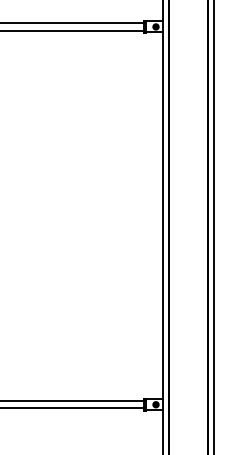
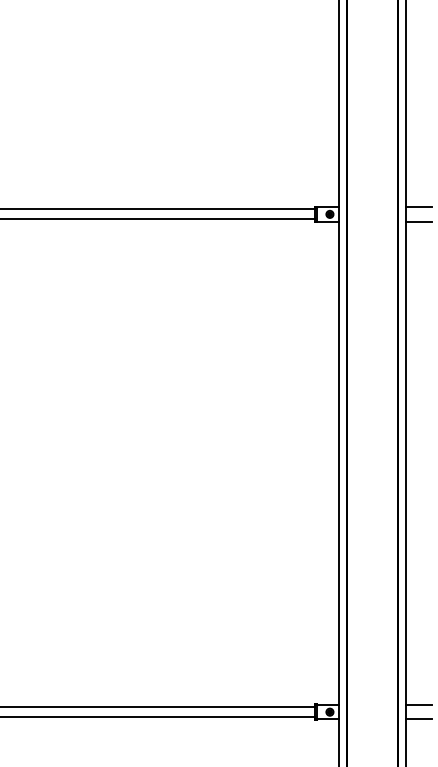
line: (223, 21) -> (418, 207), added
line: (223, 32) -> (418, 221), added
line: (223, 398) -> (418, 704), added
line: (223, 410) -> (418, 719), added

